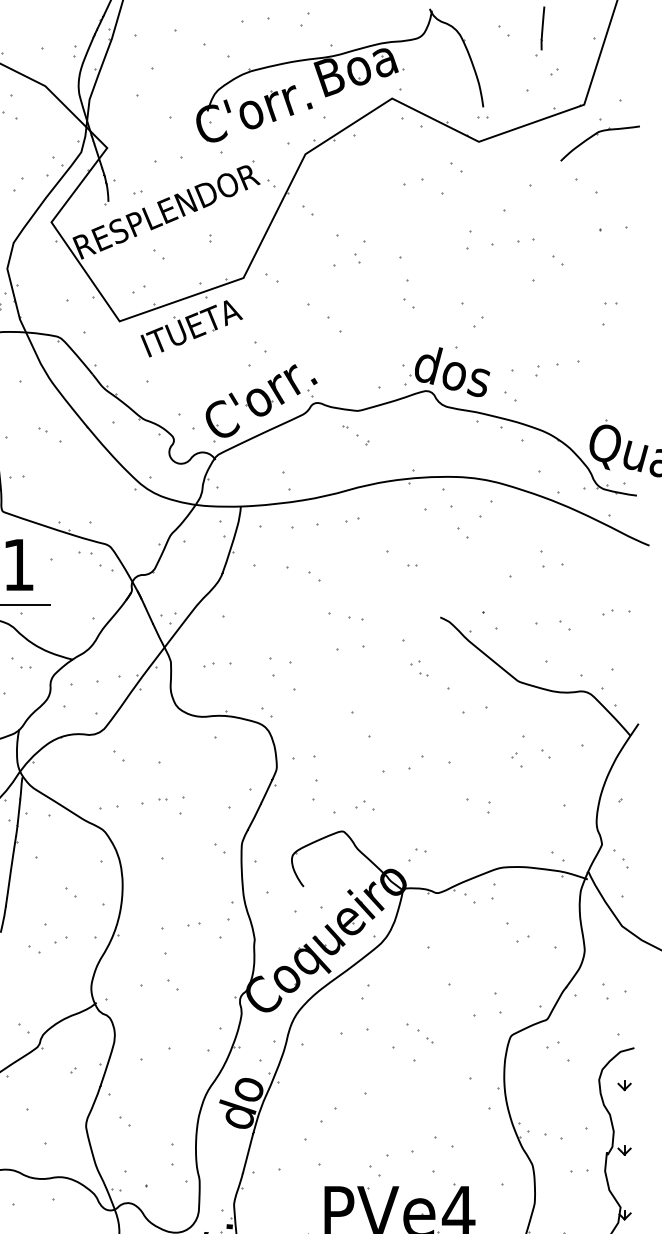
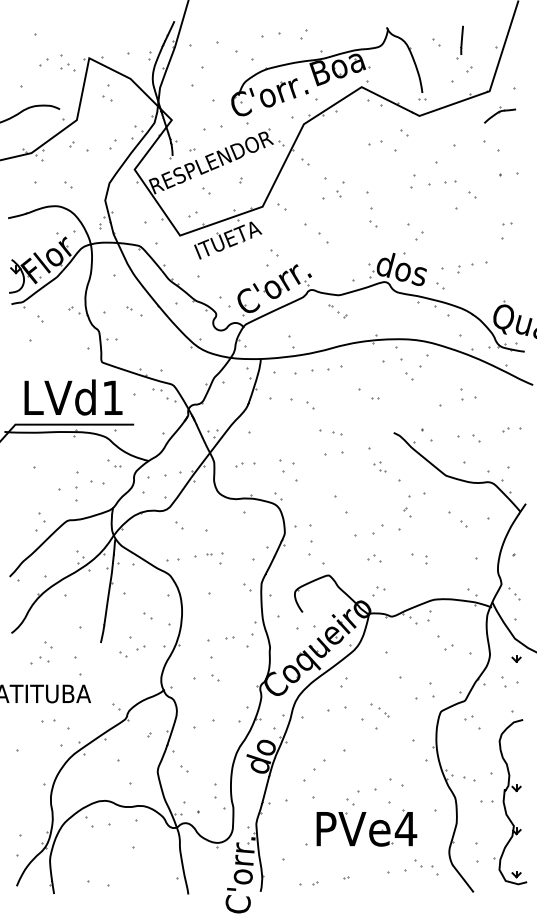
part: (598, 139) -> (499, 114), size x0.6
part: (352, 520) -> (335, 368), size x1.6
part: (517, 760) -> (407, 512), moved
part: (364, 805) -> (374, 558), moved
part: (624, 1085) -> (516, 658), moved

